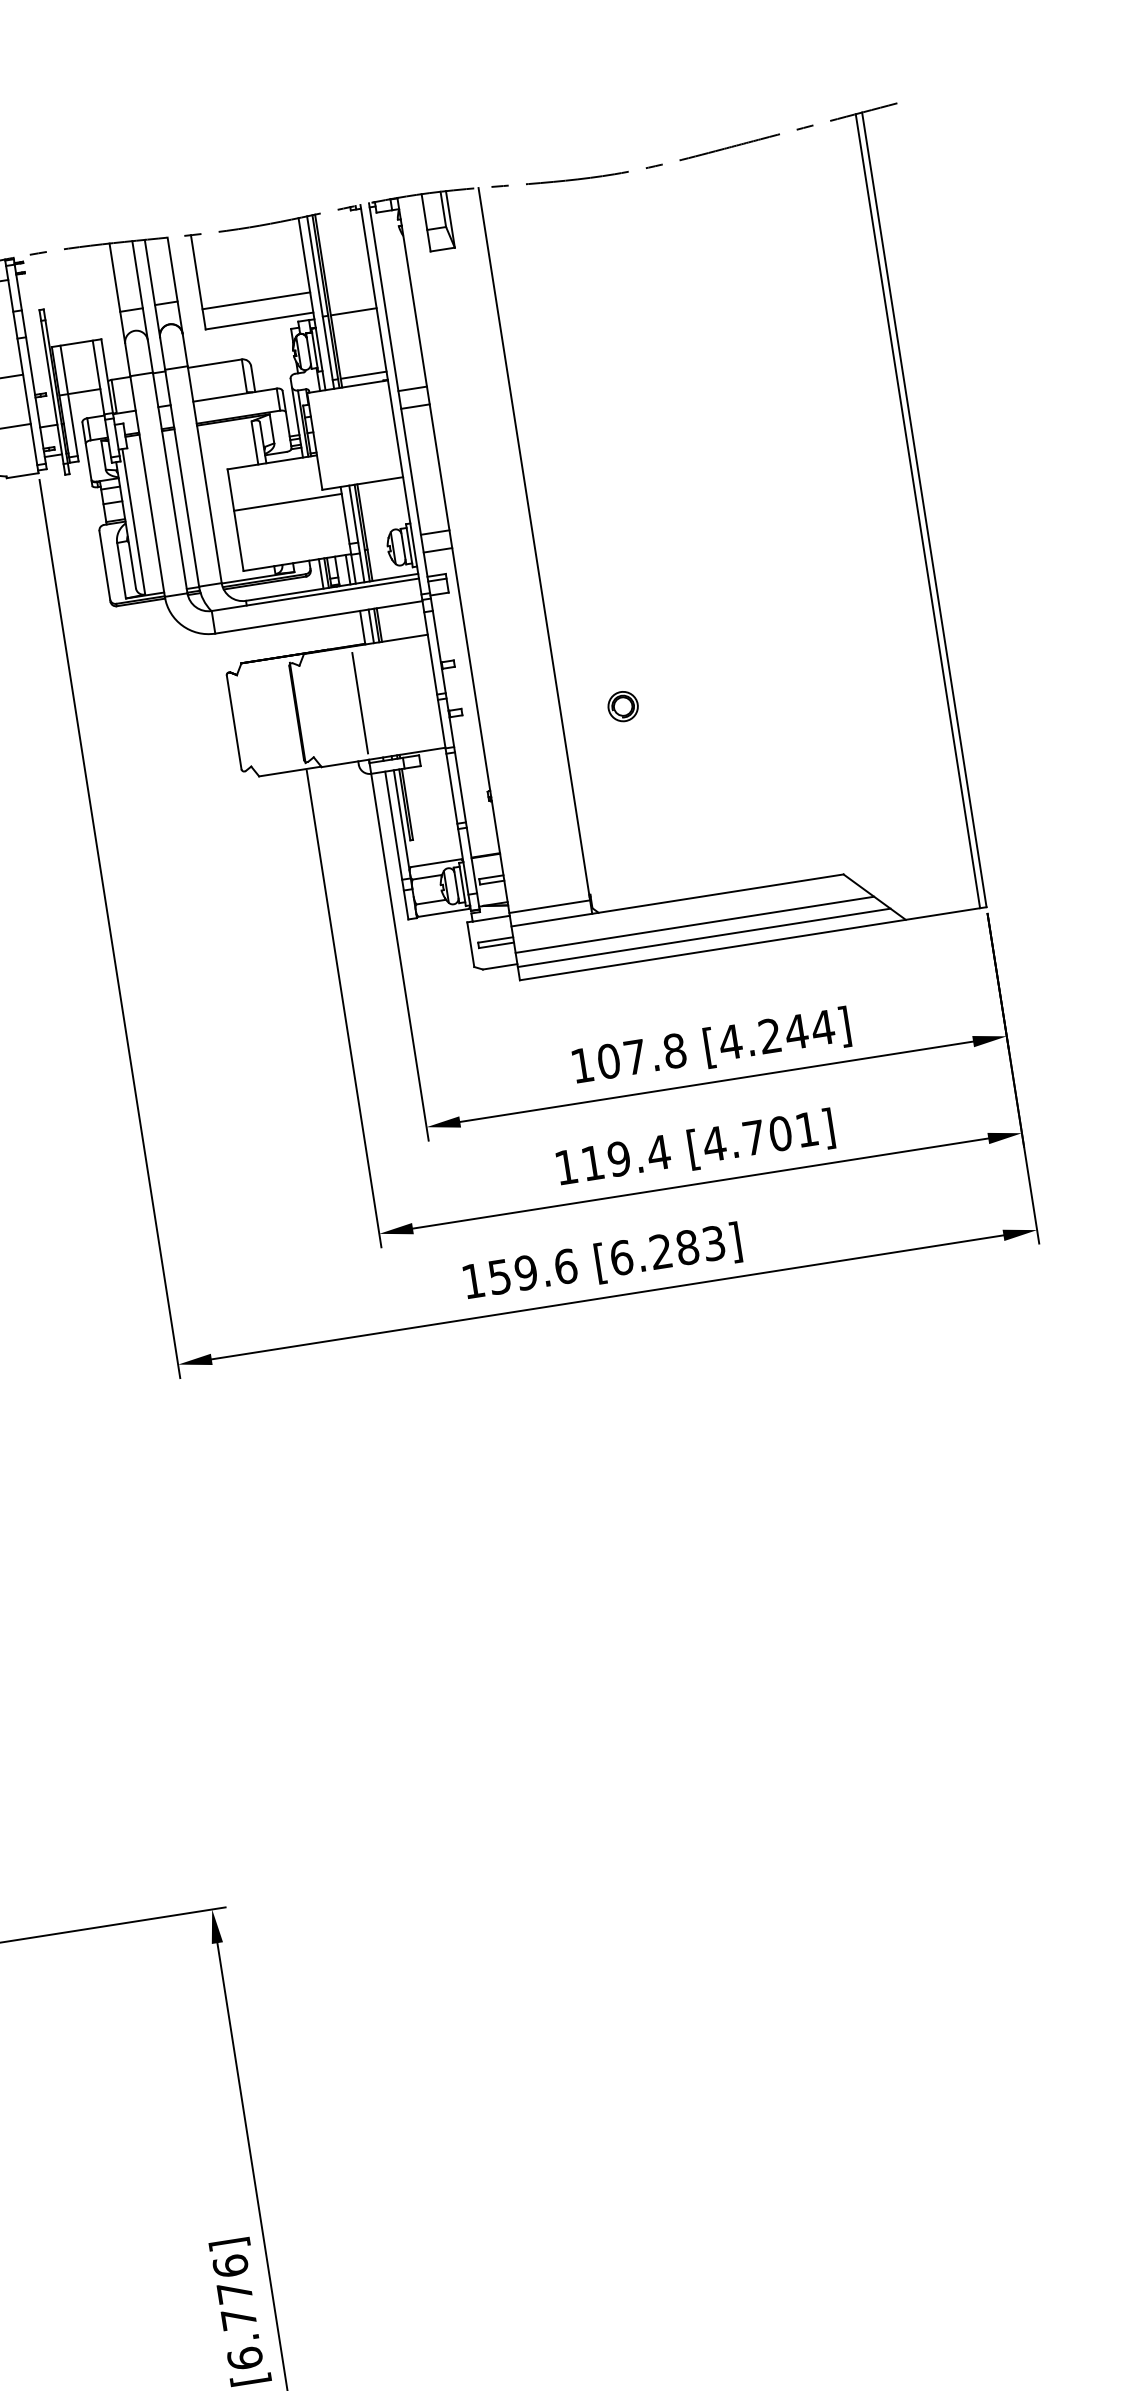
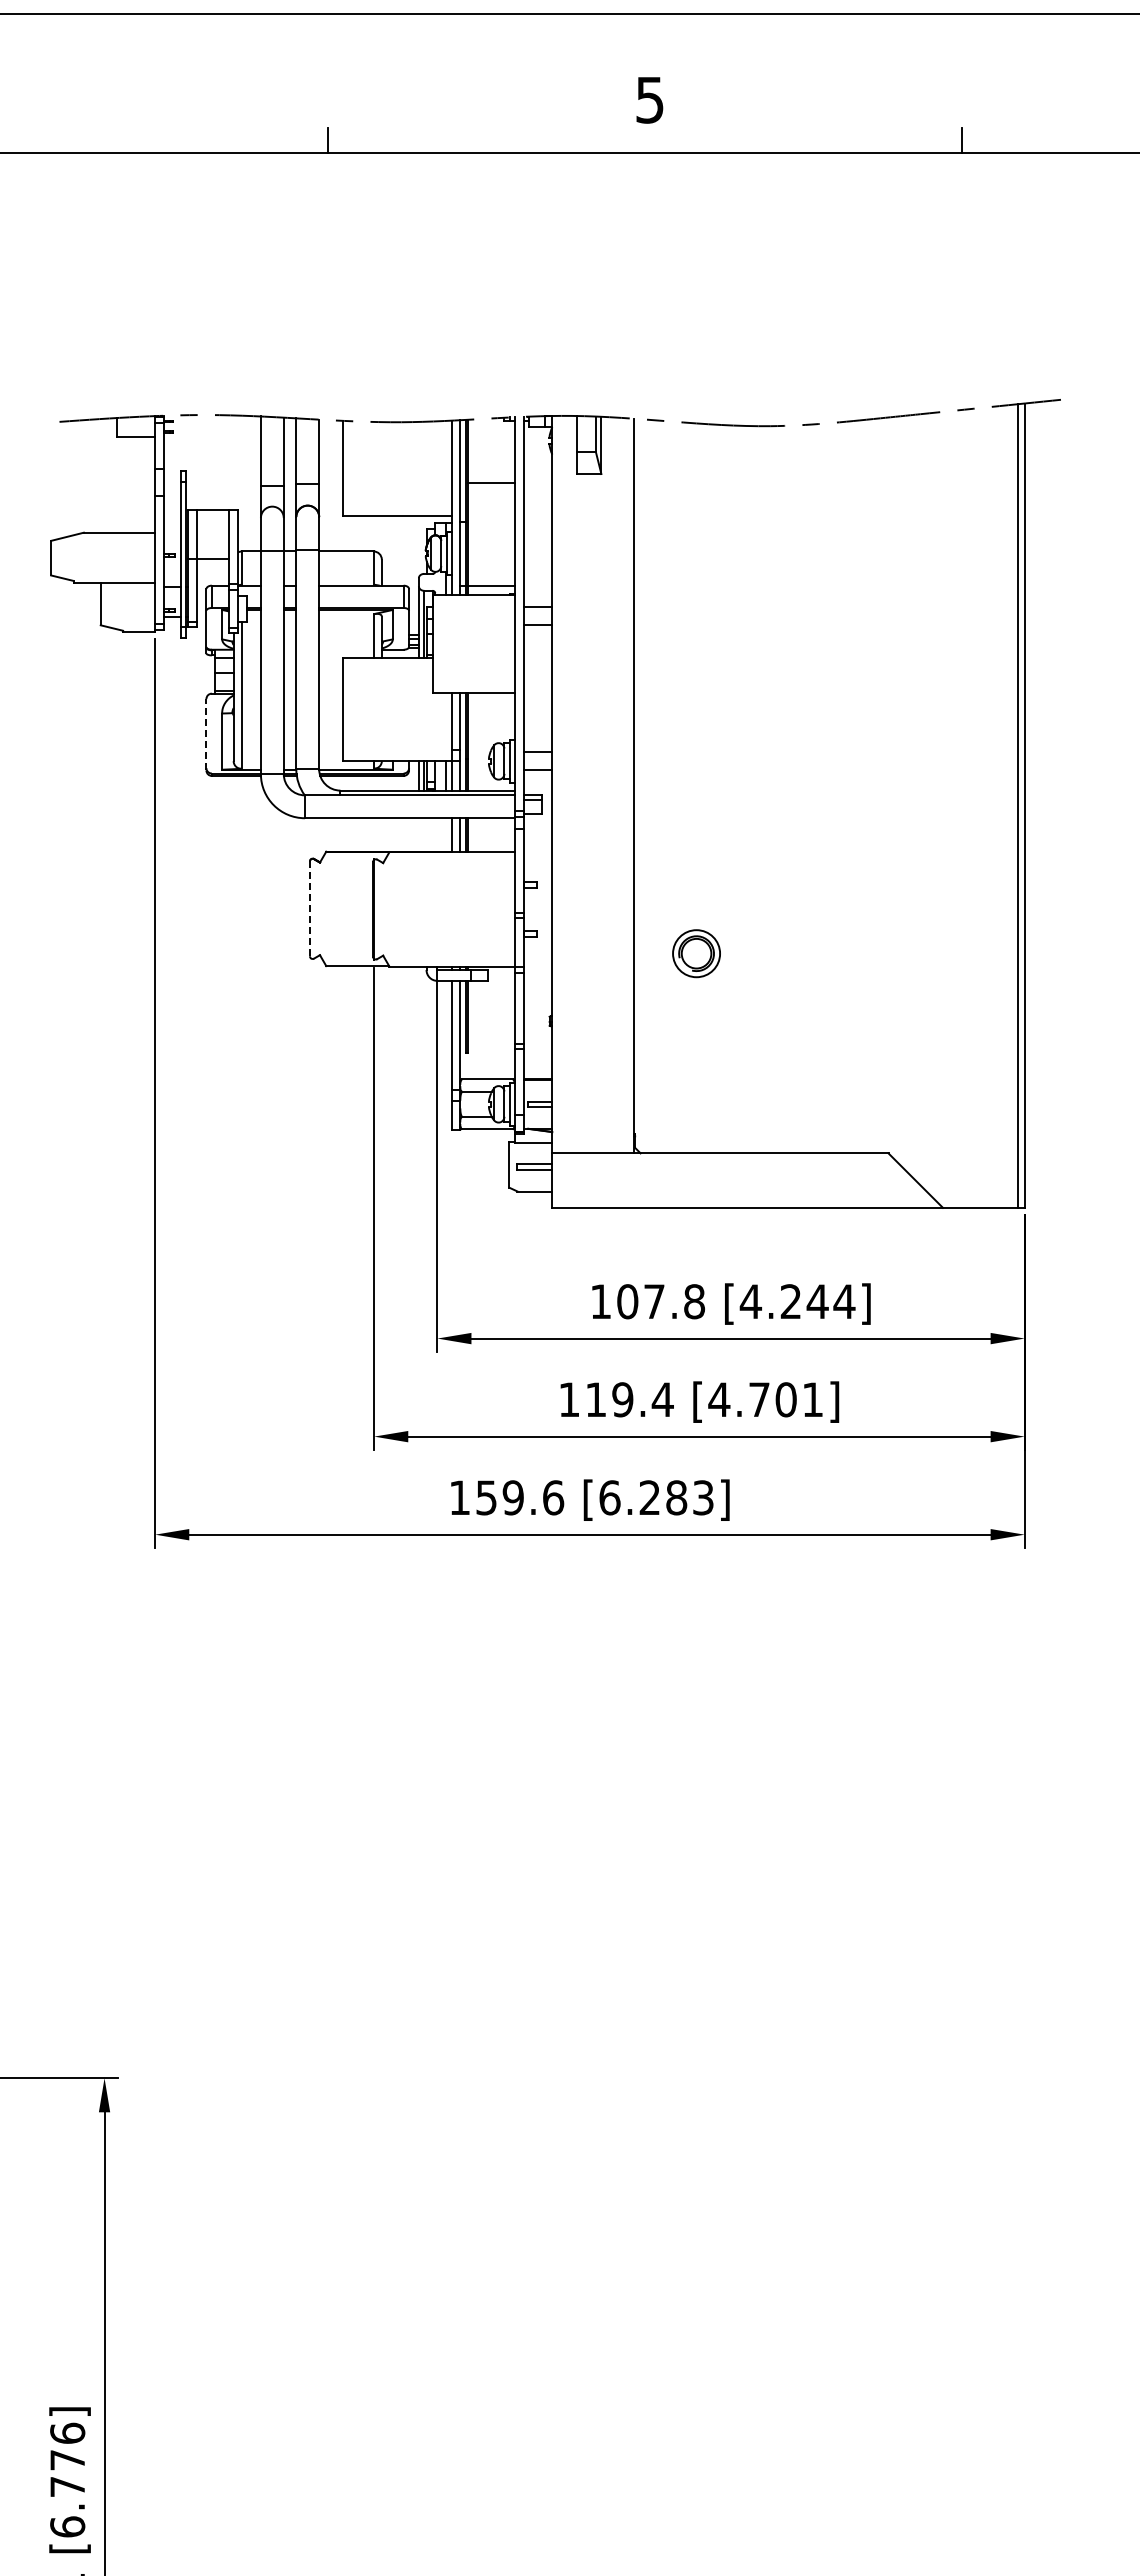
line: (255, 300) -> (396, 495), removed
line: (353, 311) -> (491, 482), moved
line: (287, 502) -> (396, 699), removed
line: (104, 566) -> (206, 734), solid -> dashed
line: (360, 703) -> (437, 909), removed
part: (622, 705) -> (696, 952), size x1.6
line: (233, 722) -> (309, 908), solid -> dashed
line: (549, 906) -> (593, 1139), removed
line: (694, 925) -> (733, 1180), removed
line: (703, 937) -> (740, 1194), removed

